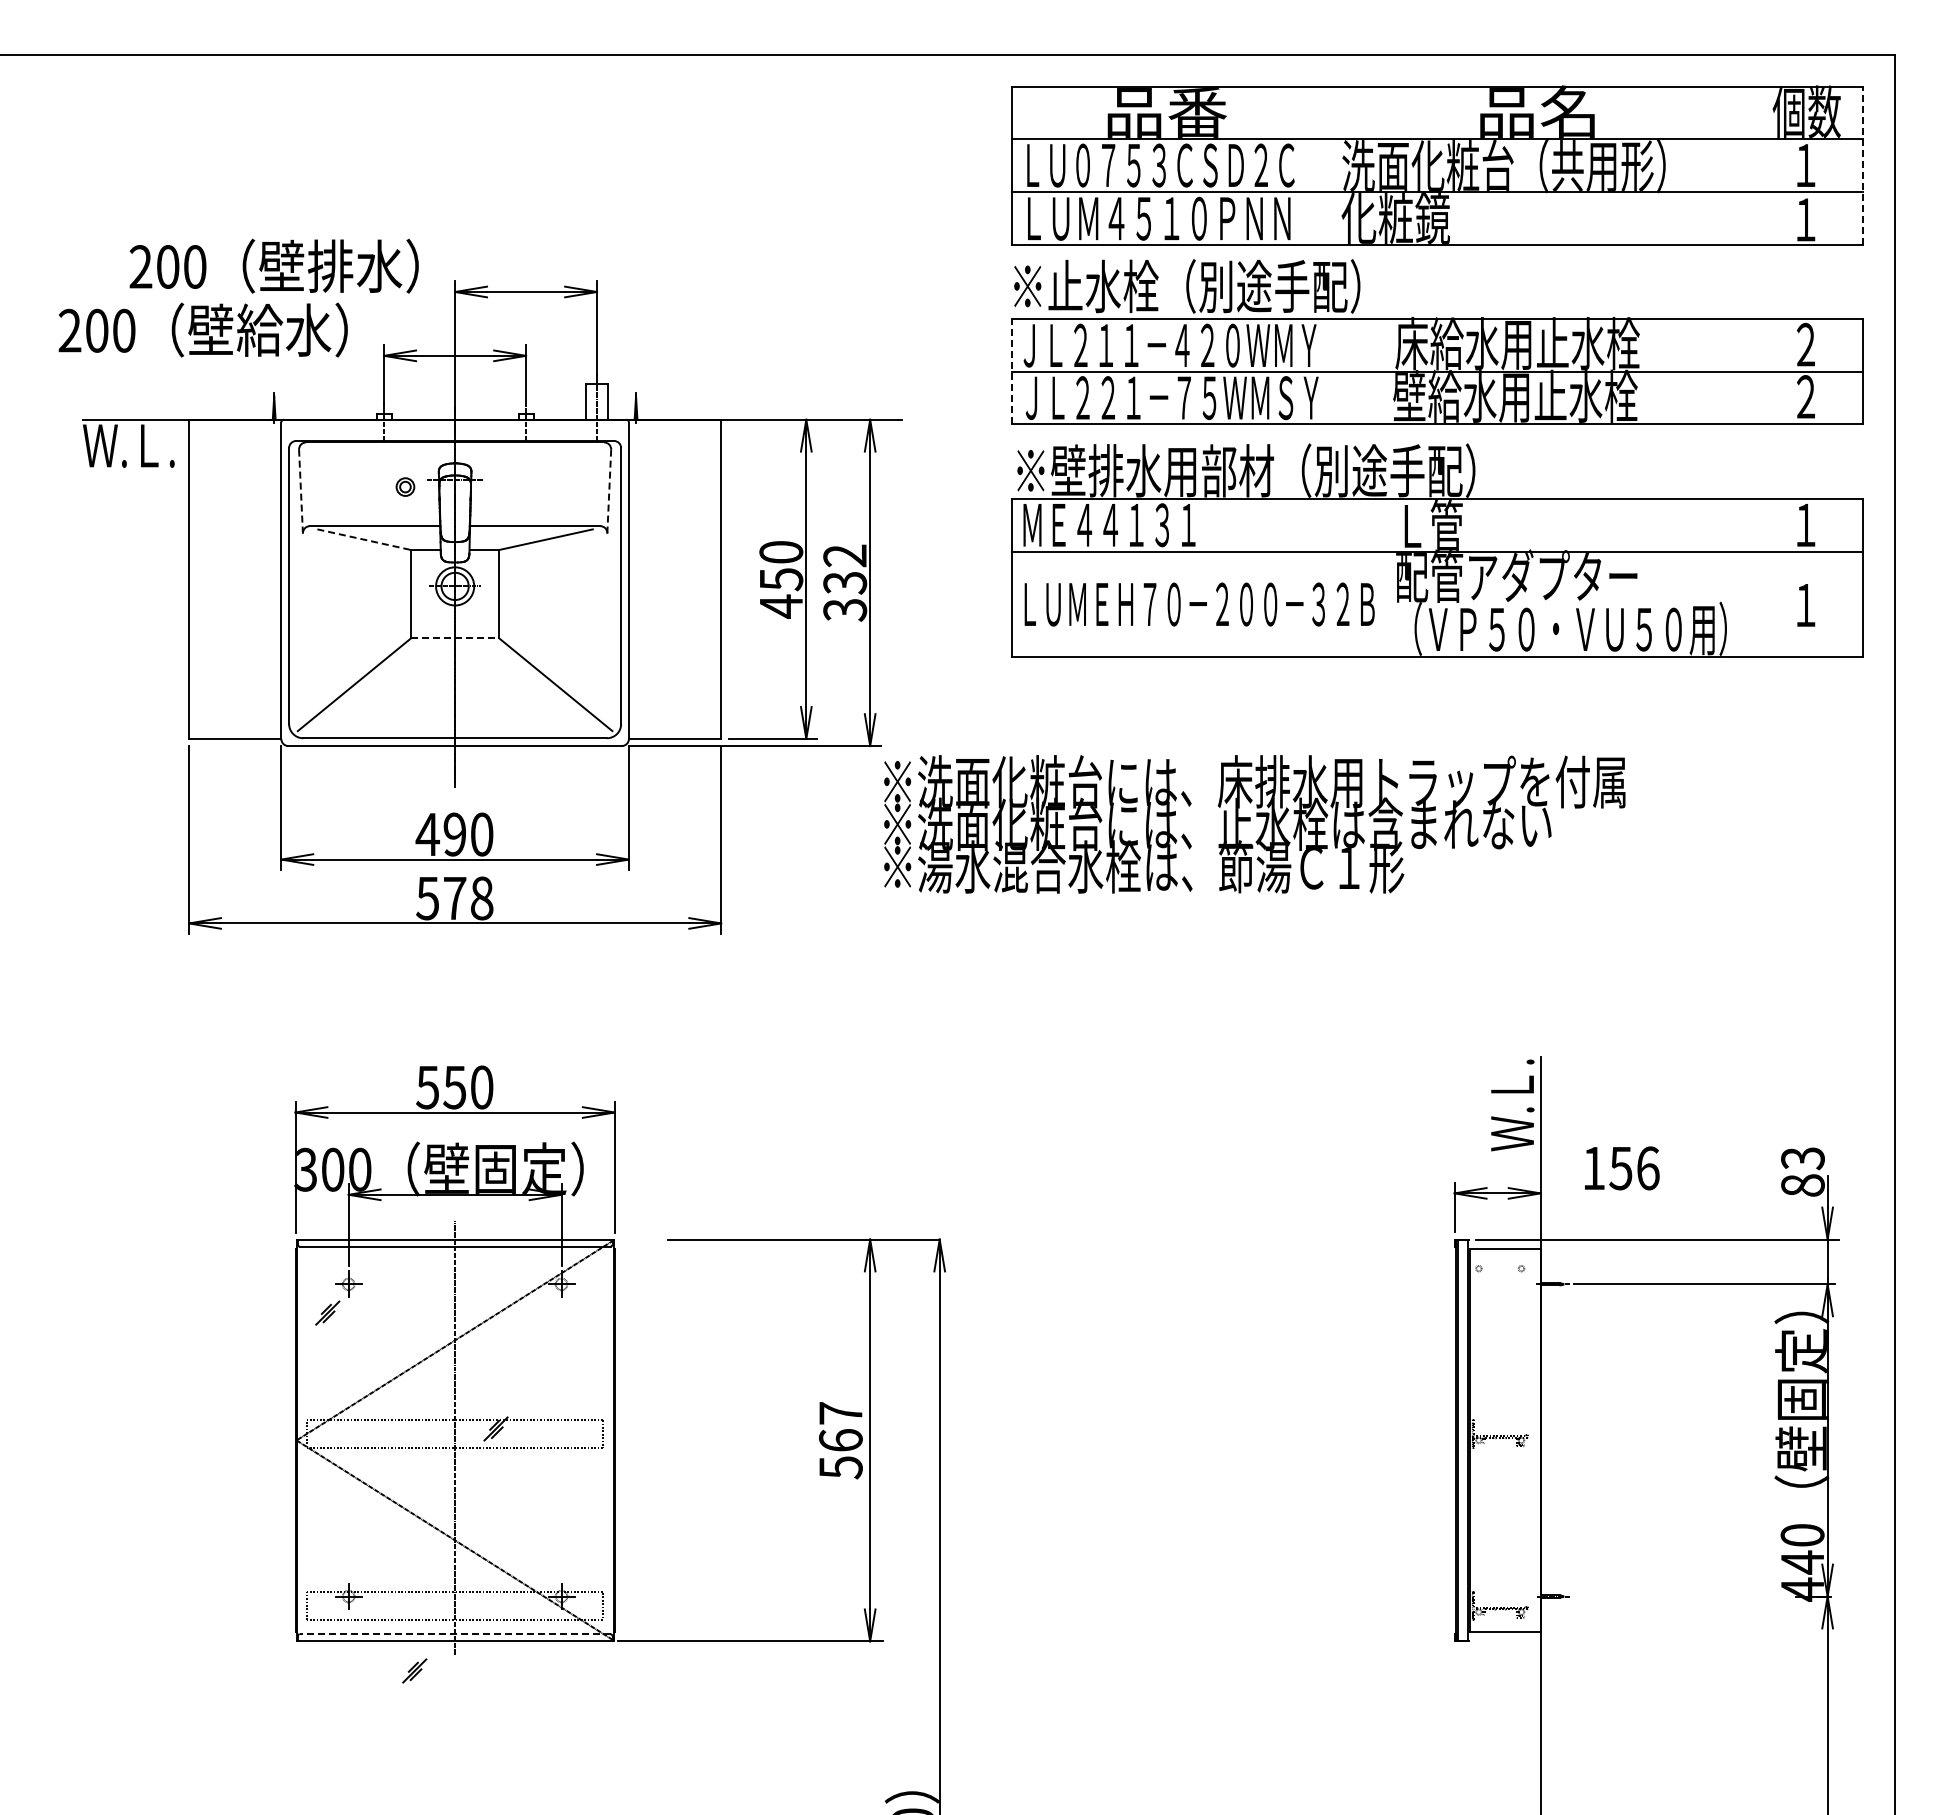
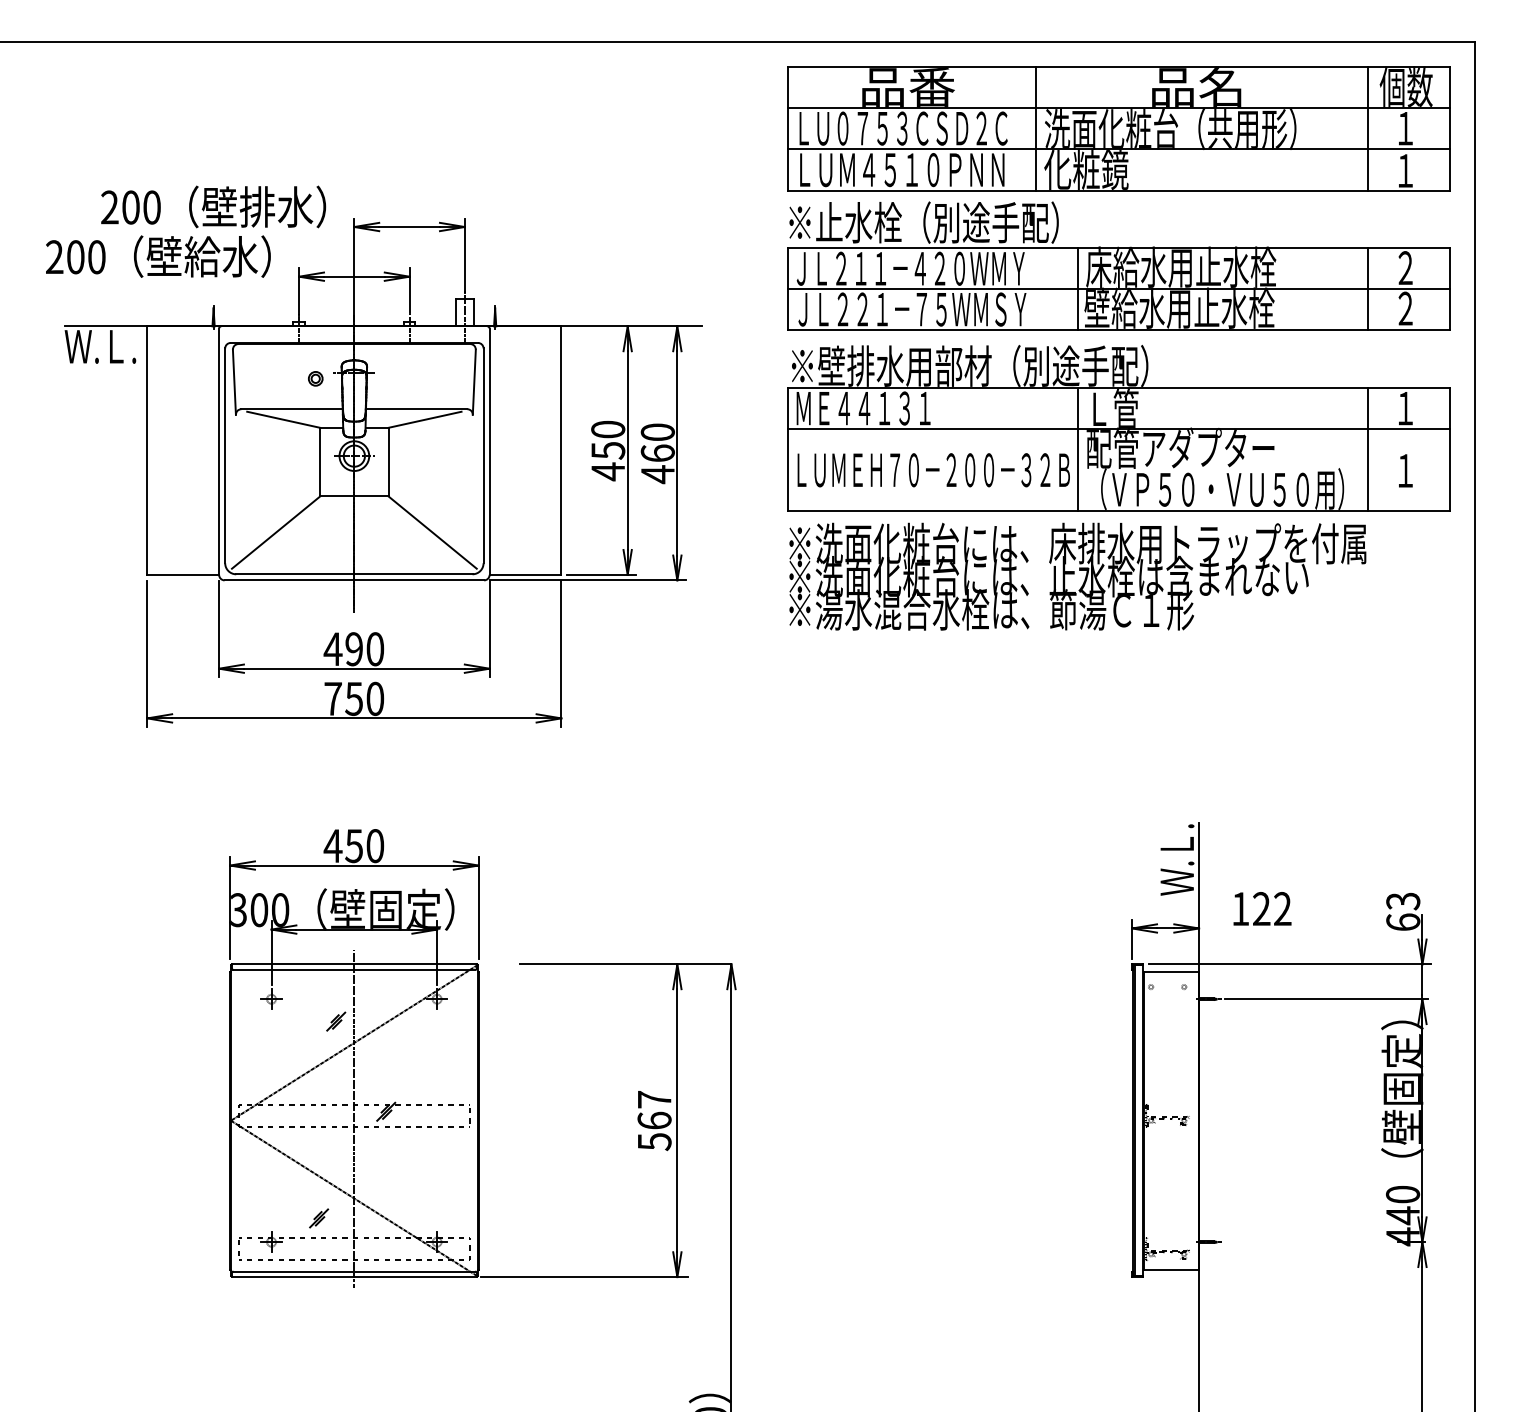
line: (1331, 165) -> (1036, 128), added
line: (1757, 165) -> (1367, 128), added
line: (1863, 165) -> (1450, 128), dashed -> solid
line: (1012, 371) -> (788, 288), dashed -> solid
line: (1384, 371) -> (1077, 288), added
line: (1757, 371) -> (1367, 288), added
line: (301, 491) -> (234, 382), dashed -> solid
line: (609, 491) -> (474, 382), dashed -> solid
line: (364, 539) -> (283, 419), dashed -> solid
line: (1384, 577) -> (1077, 449), added
line: (1757, 577) -> (1367, 449), added
text: (845, 583) -> (658, 453), 332 -> 460
line: (455, 638) -> (354, 496), dashed -> solid
text: (1254, 824) -> (1077, 576), moved
text: (454, 898) -> (353, 698), 578 -> 750
text: (427, 1087) -> (332, 846), 550 -> 450
text: (1634, 1168) -> (1272, 909), 156 -> 122
text: (1802, 1185) -> (1402, 922), 83 -> 63
part: (327, 1312) -> (335, 1021), moved
line: (454, 1634) -> (353, 1271), dashed -> solid
part: (414, 1670) -> (318, 1218), moved

